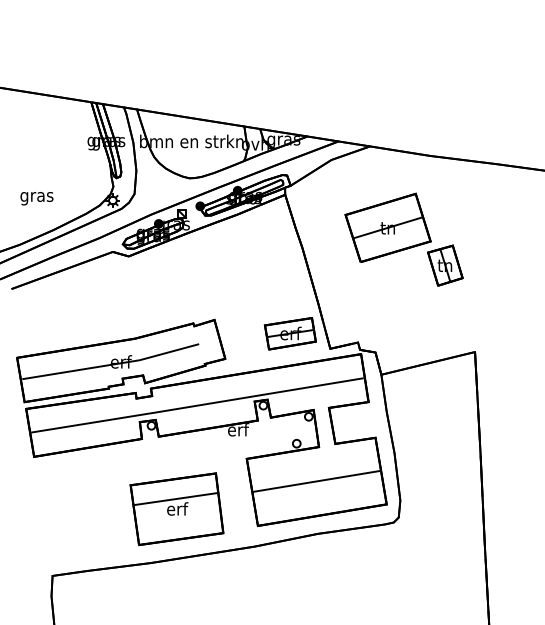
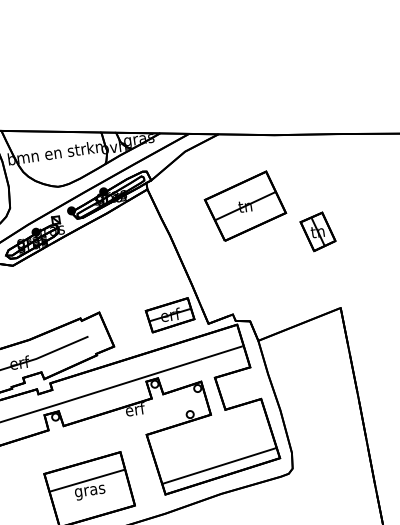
part: (445, 265) -> (318, 231), moved
line: (316, 481) -> (219, 465), moved
text: (176, 510) -> (89, 491), erf -> gras

